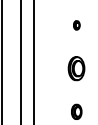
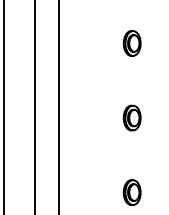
part: (76, 25) -> (131, 43), size x1.67
part: (76, 68) -> (131, 117), size x0.62

